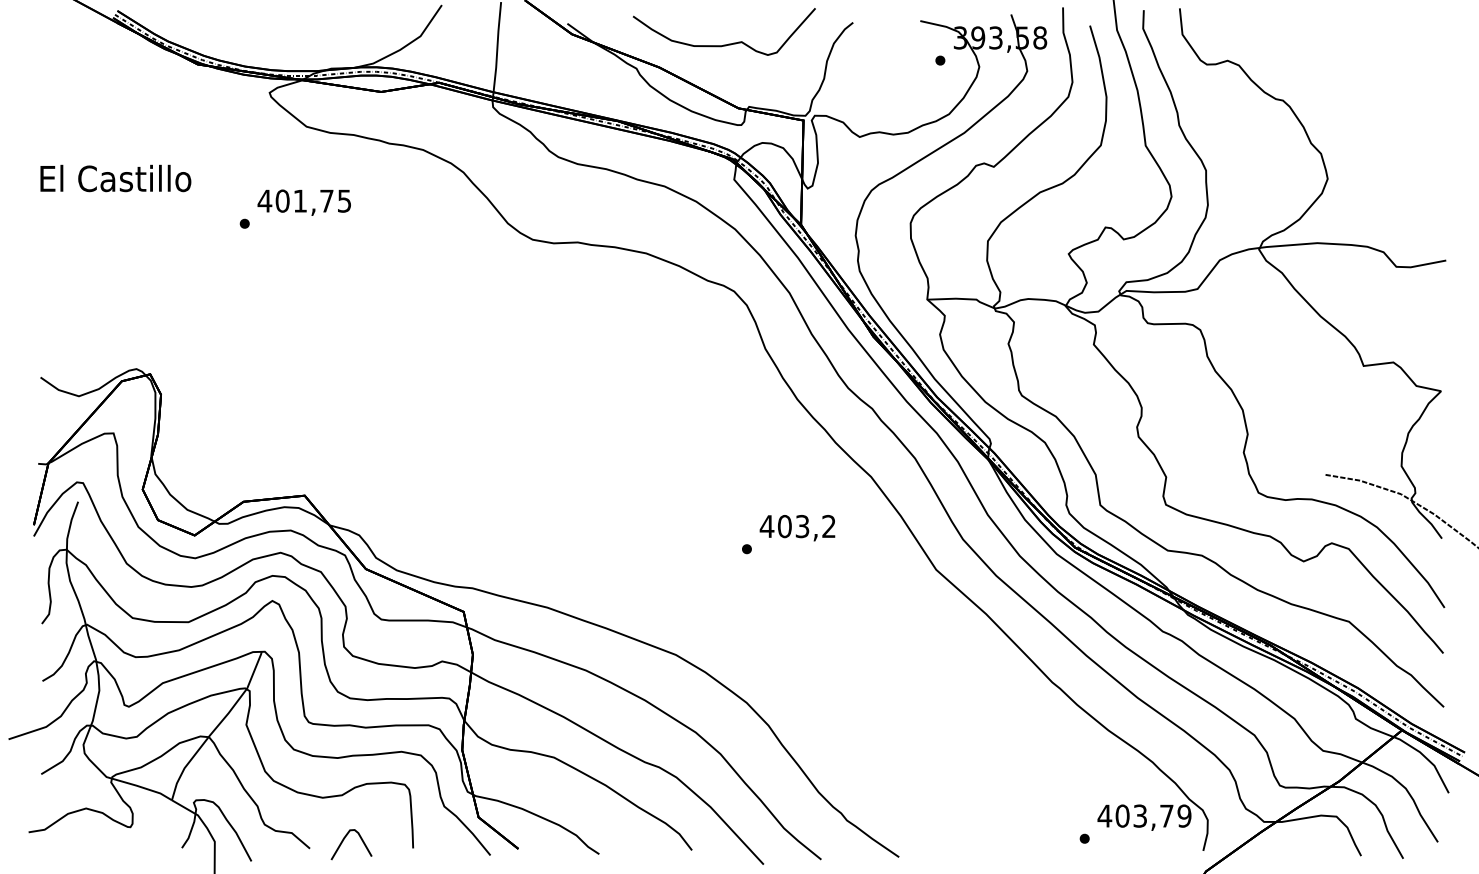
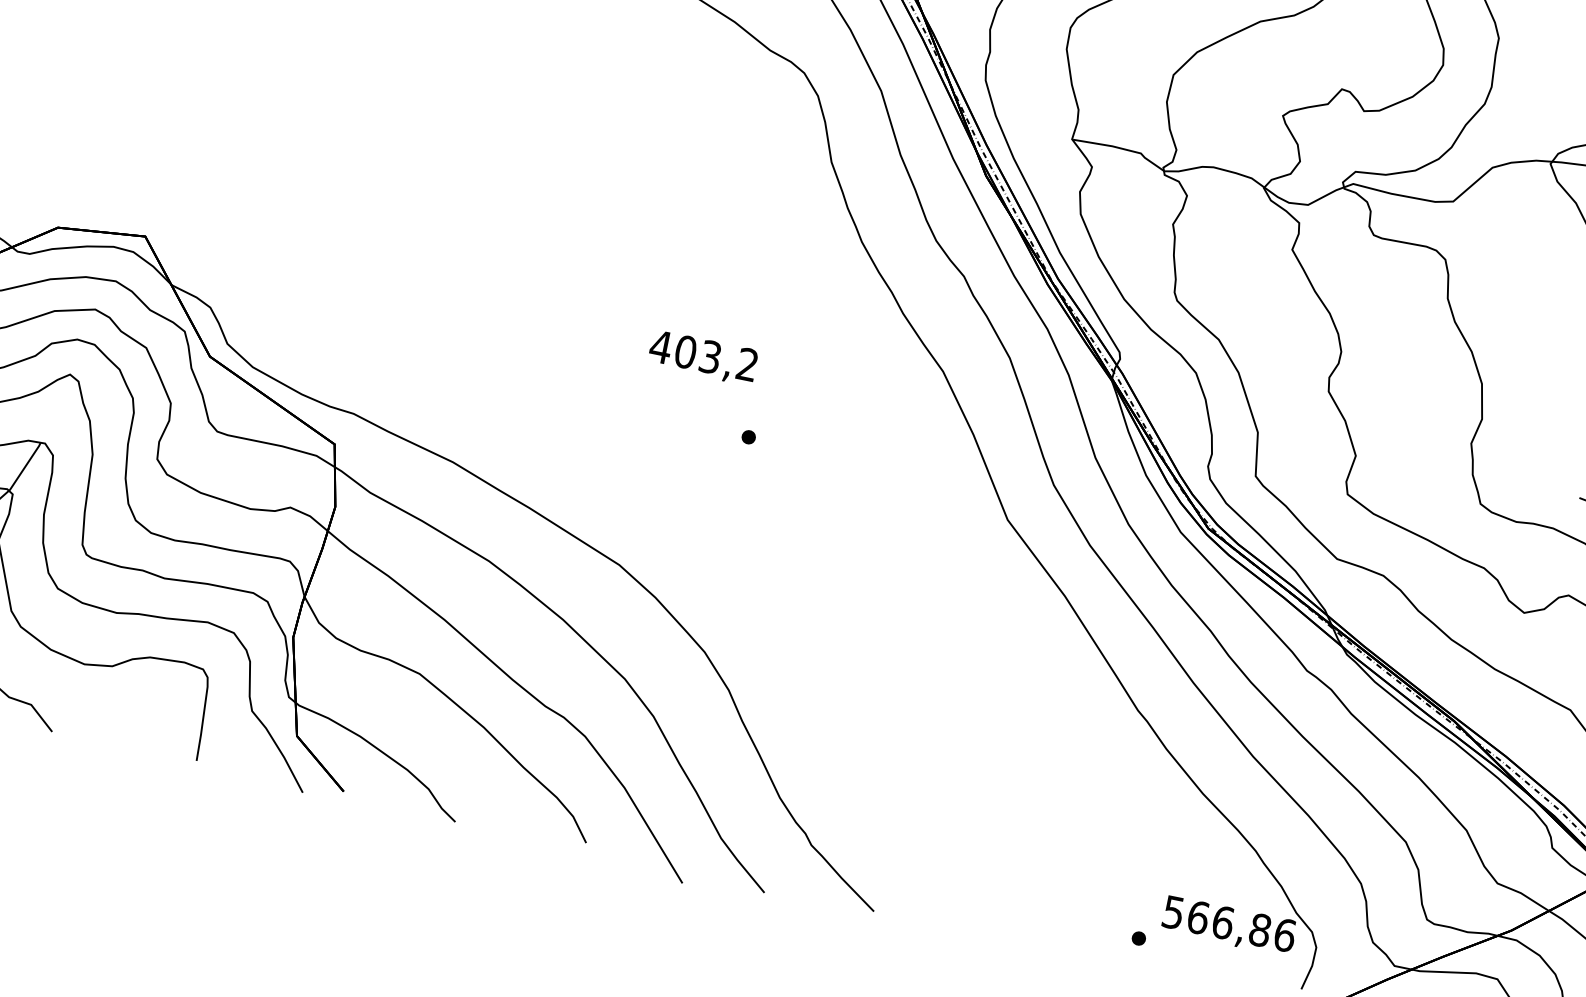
text: (797, 528) -> (702, 358), moved
text: (1144, 815) -> (1229, 923), 403,79 -> 566,86
curve: (345, 838) -> (104, 727), removed

